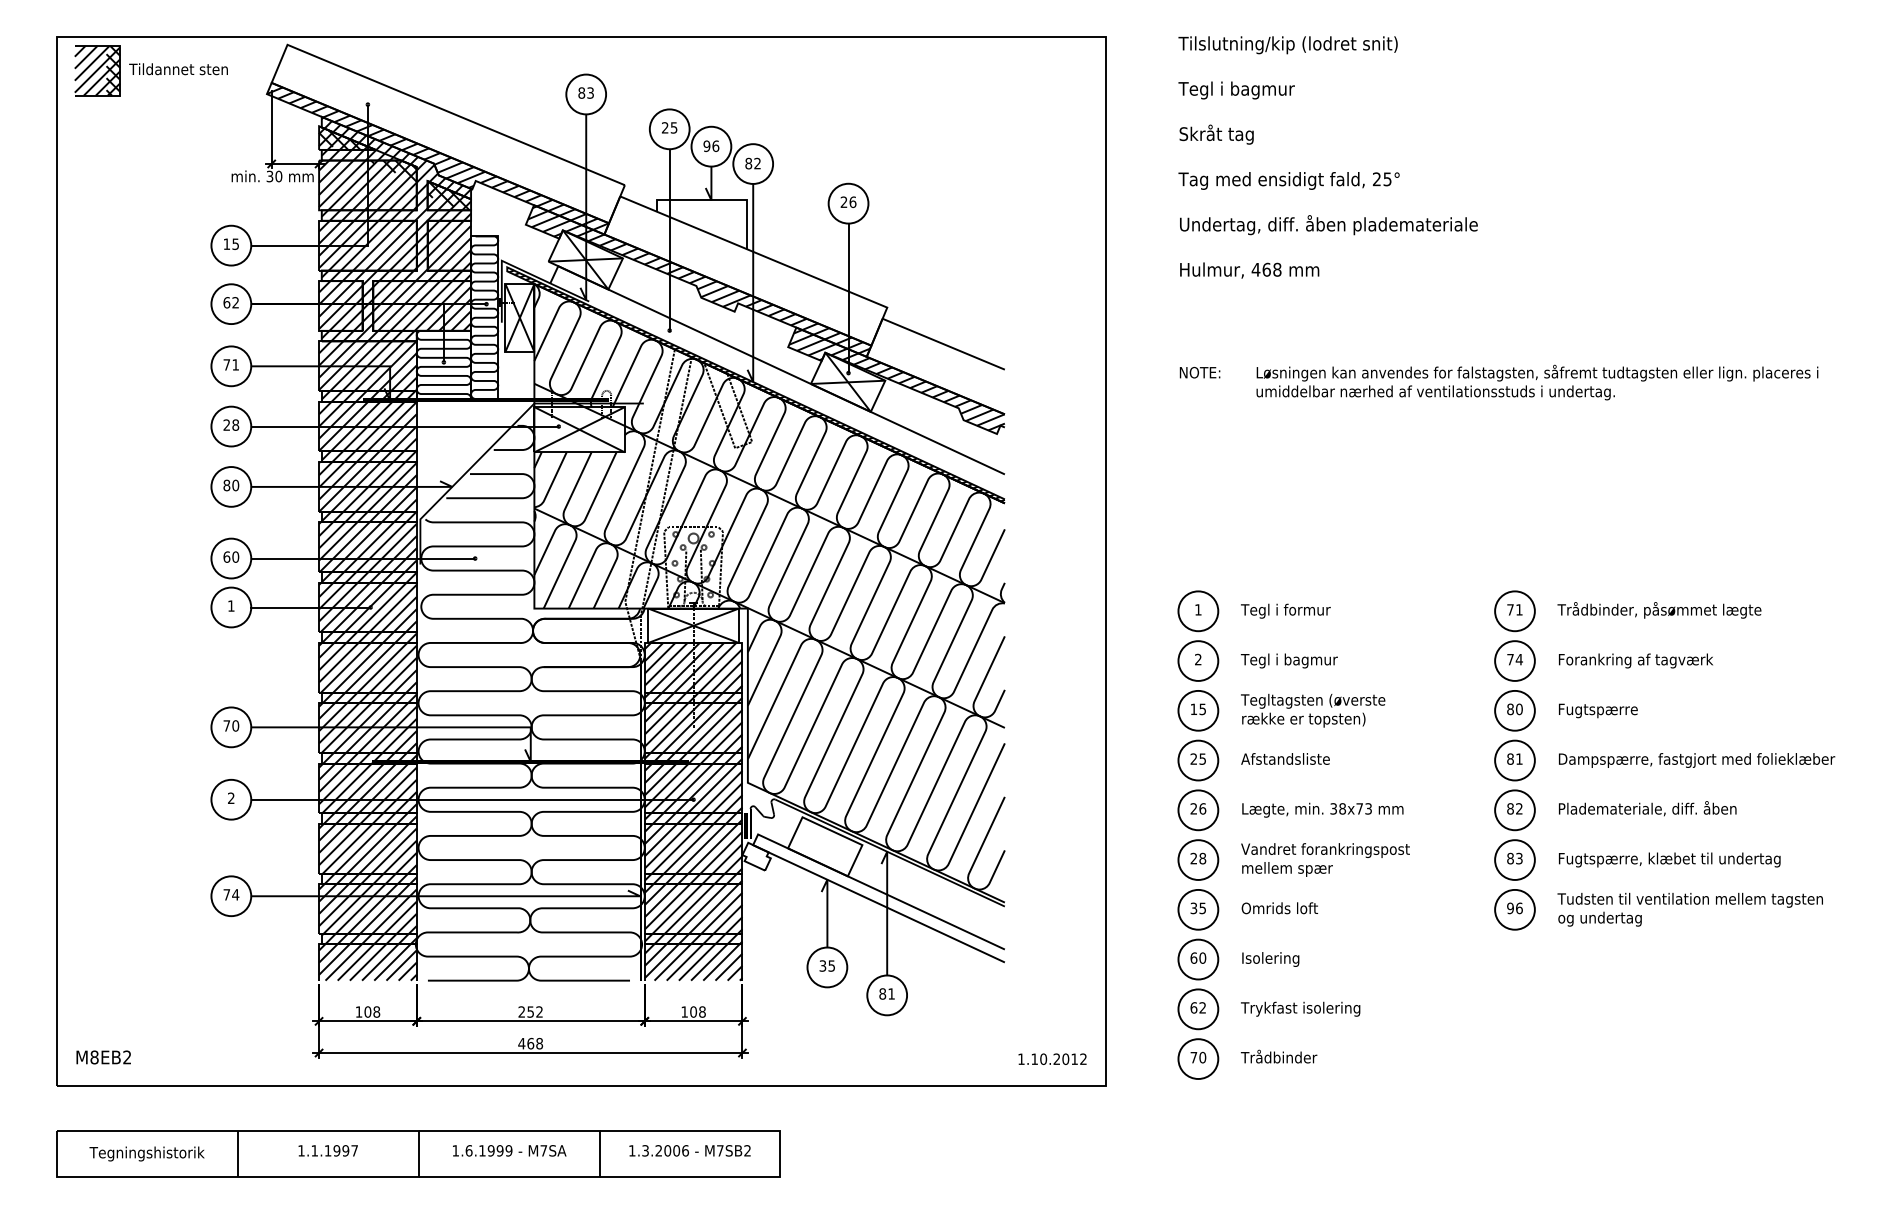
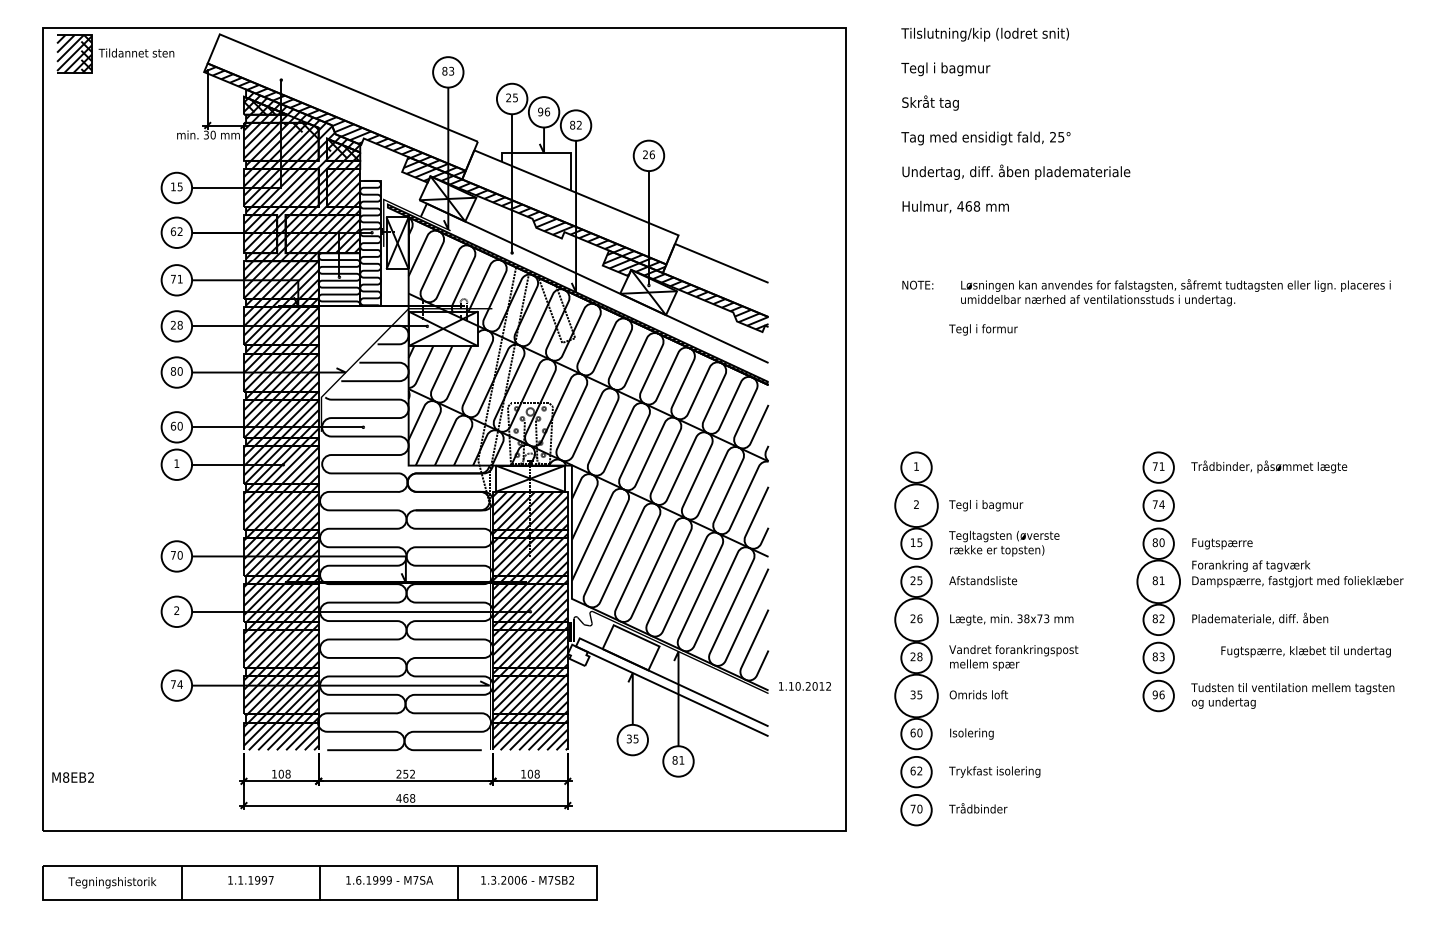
text: (1285, 610) -> (983, 329), moved
circle: (1198, 660) -> (916, 505), size x1.4
text: (1636, 660) -> (1251, 565), moved
circle: (1514, 760) -> (1158, 581), size x1.4
circle: (1198, 810) -> (916, 620), size x1.4
text: (1669, 859) -> (1305, 651), moved
circle: (1198, 909) -> (916, 695), size x1.4
text: (103, 1057) -> (72, 777), moved
text: (1052, 1058) -> (804, 685), moved

